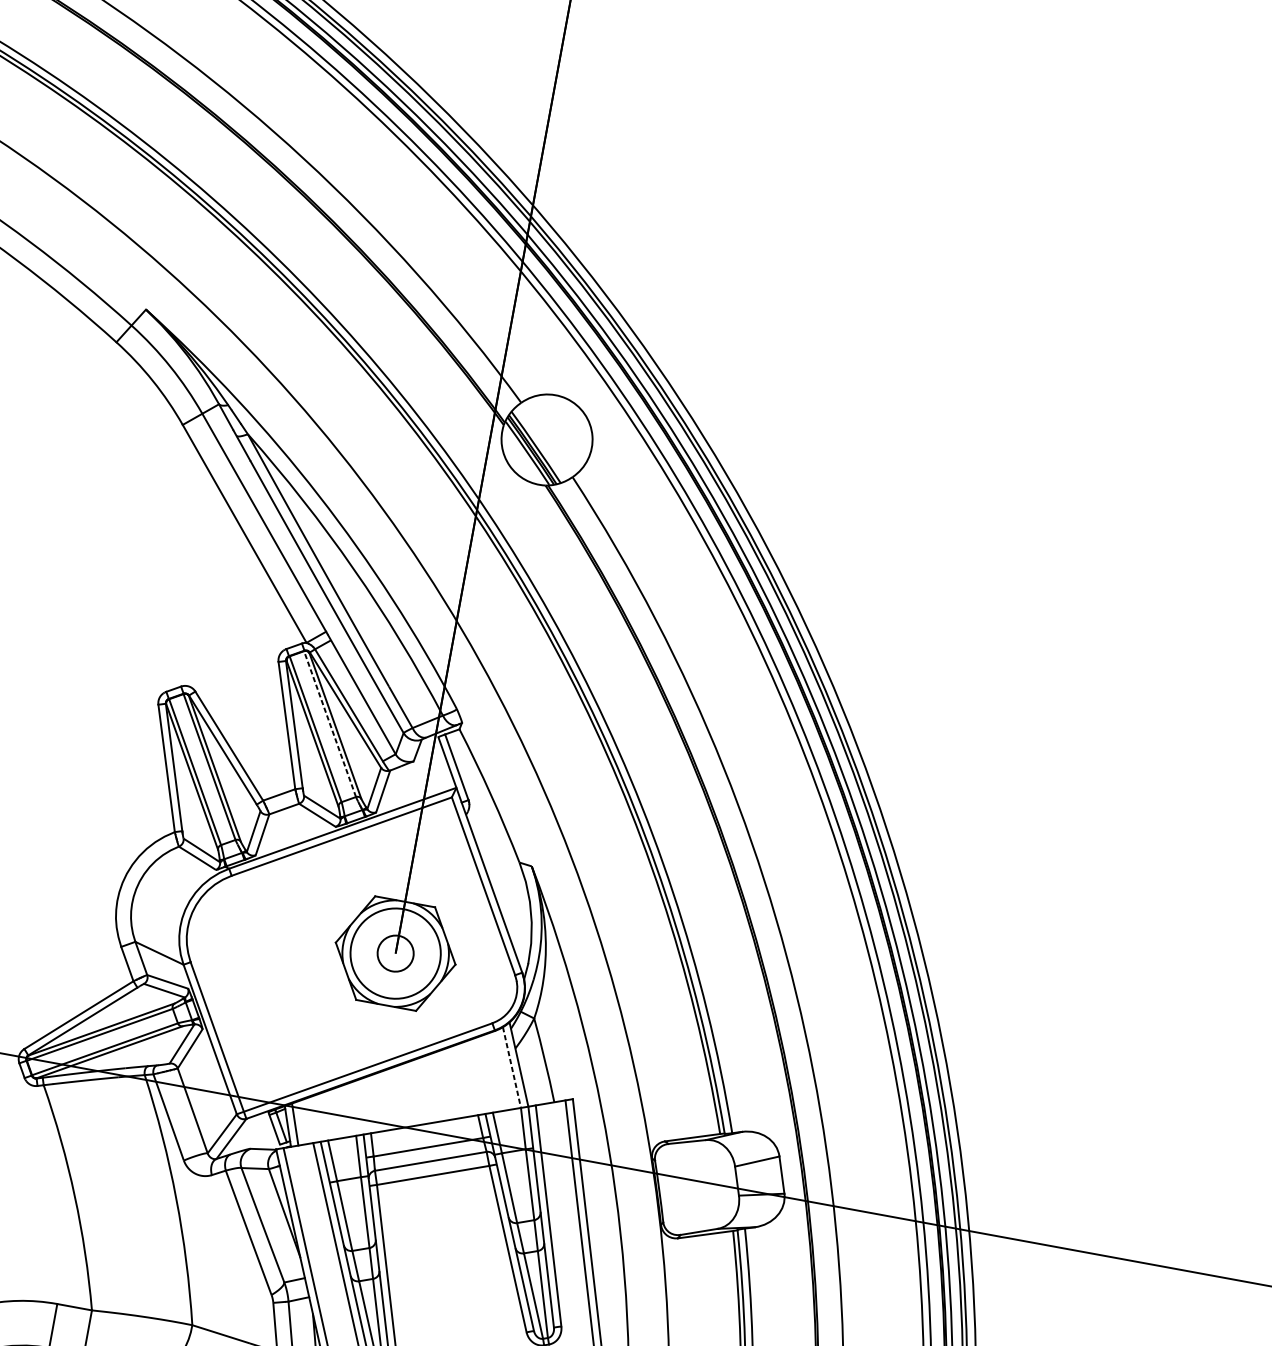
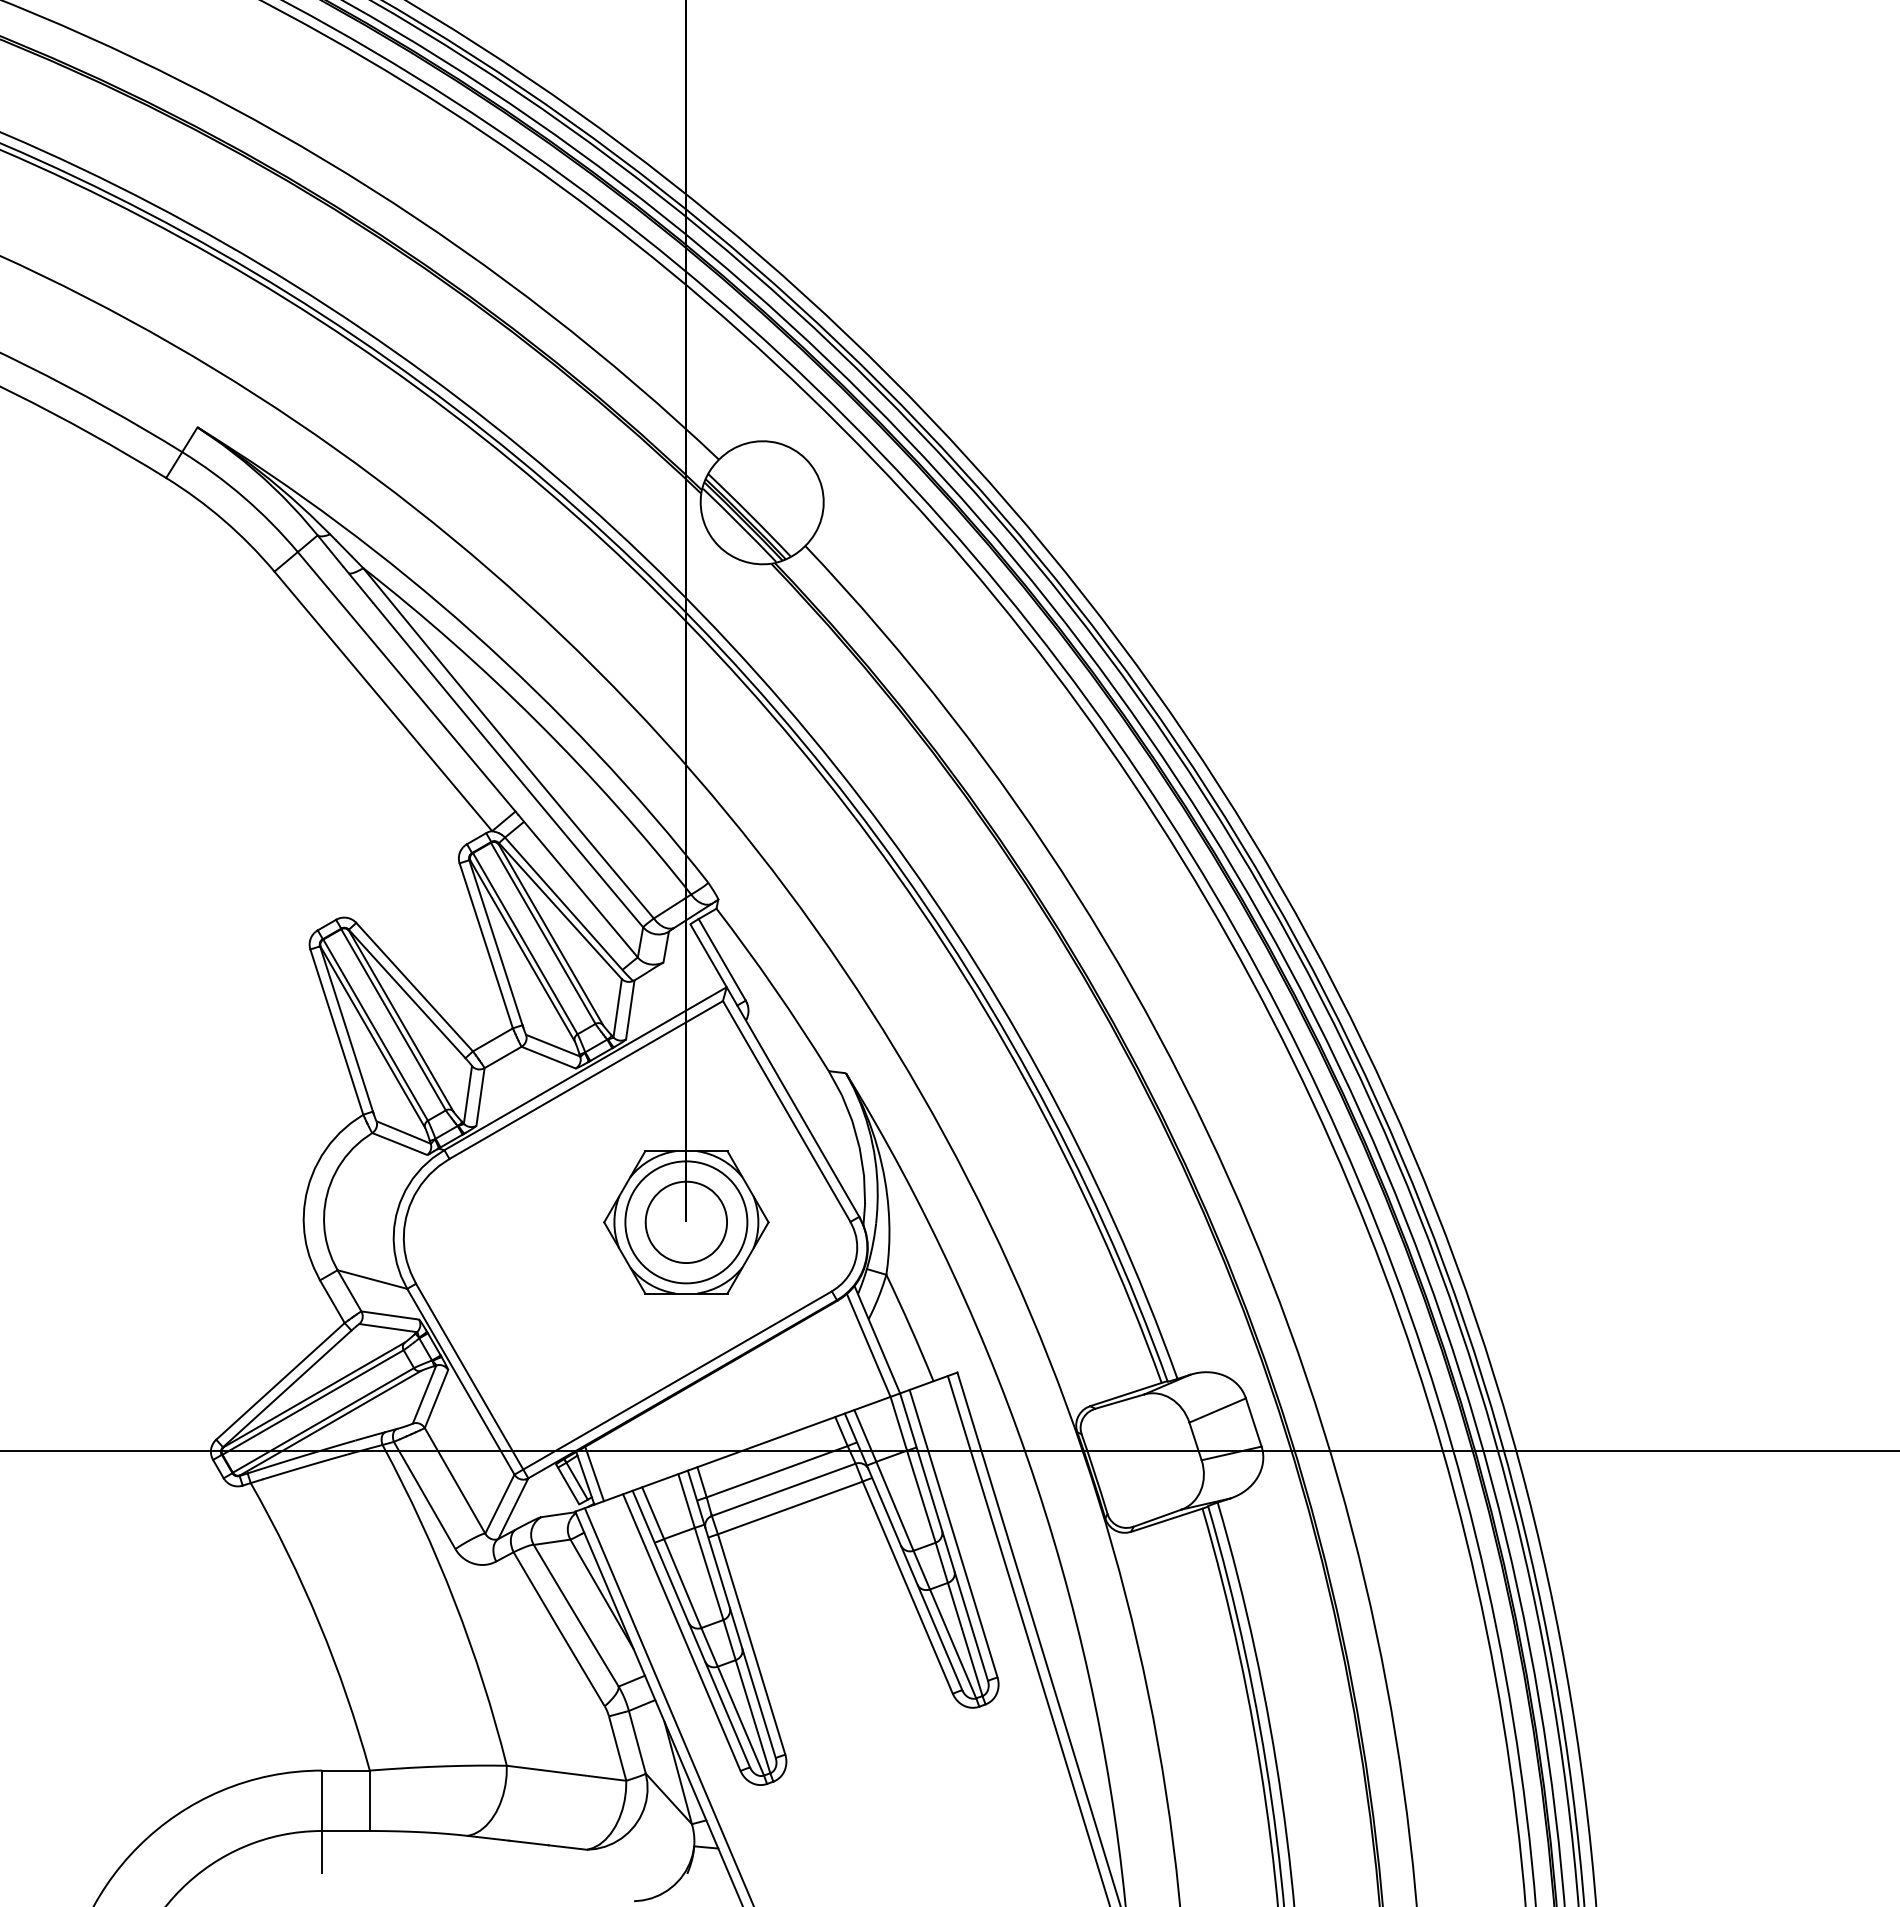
line: (330, 724) -> (543, 933), dashed -> solid
circle: (395, 953) -> (686, 1222), size x1.67
line: (511, 1067) -> (868, 1345), dashed -> solid

